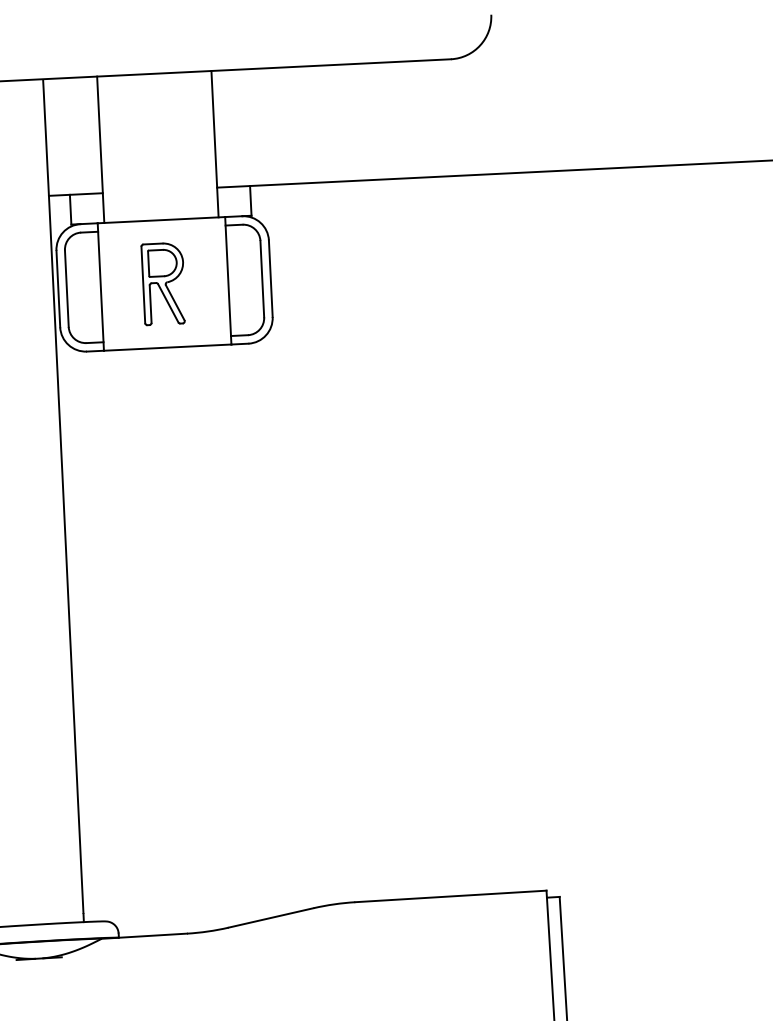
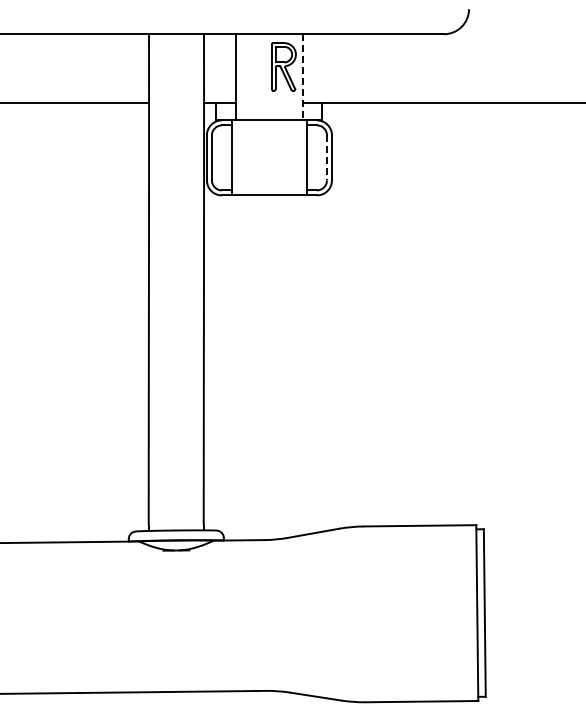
line: (215, 144) -> (303, 77), solid -> dashed
line: (261, 278) -> (326, 157), solid -> dashed
part: (162, 283) -> (283, 66), moved

